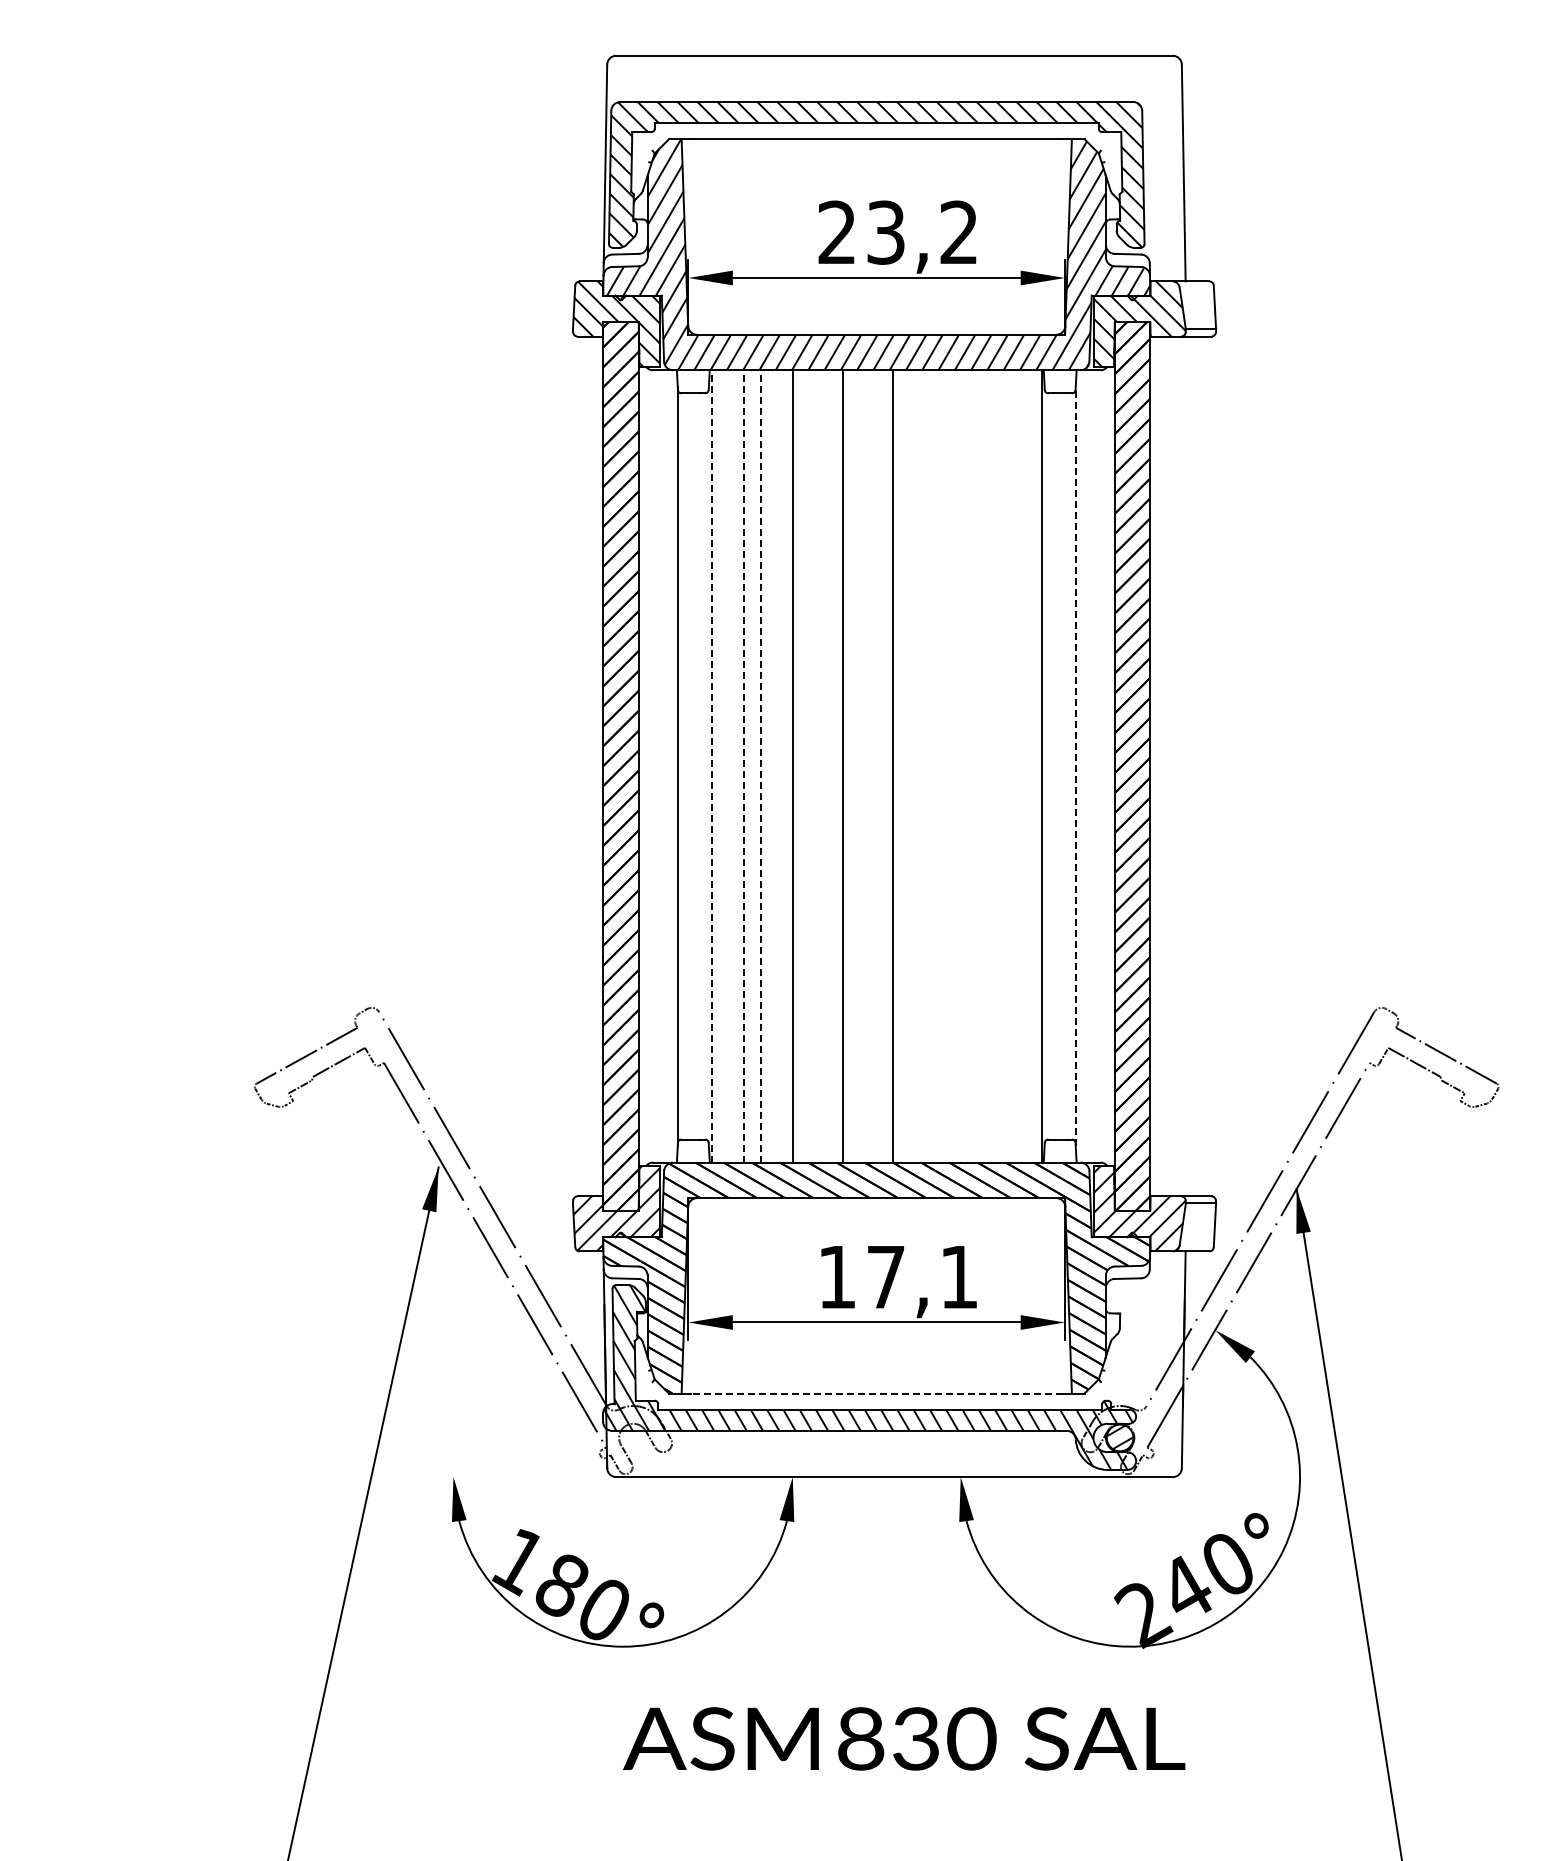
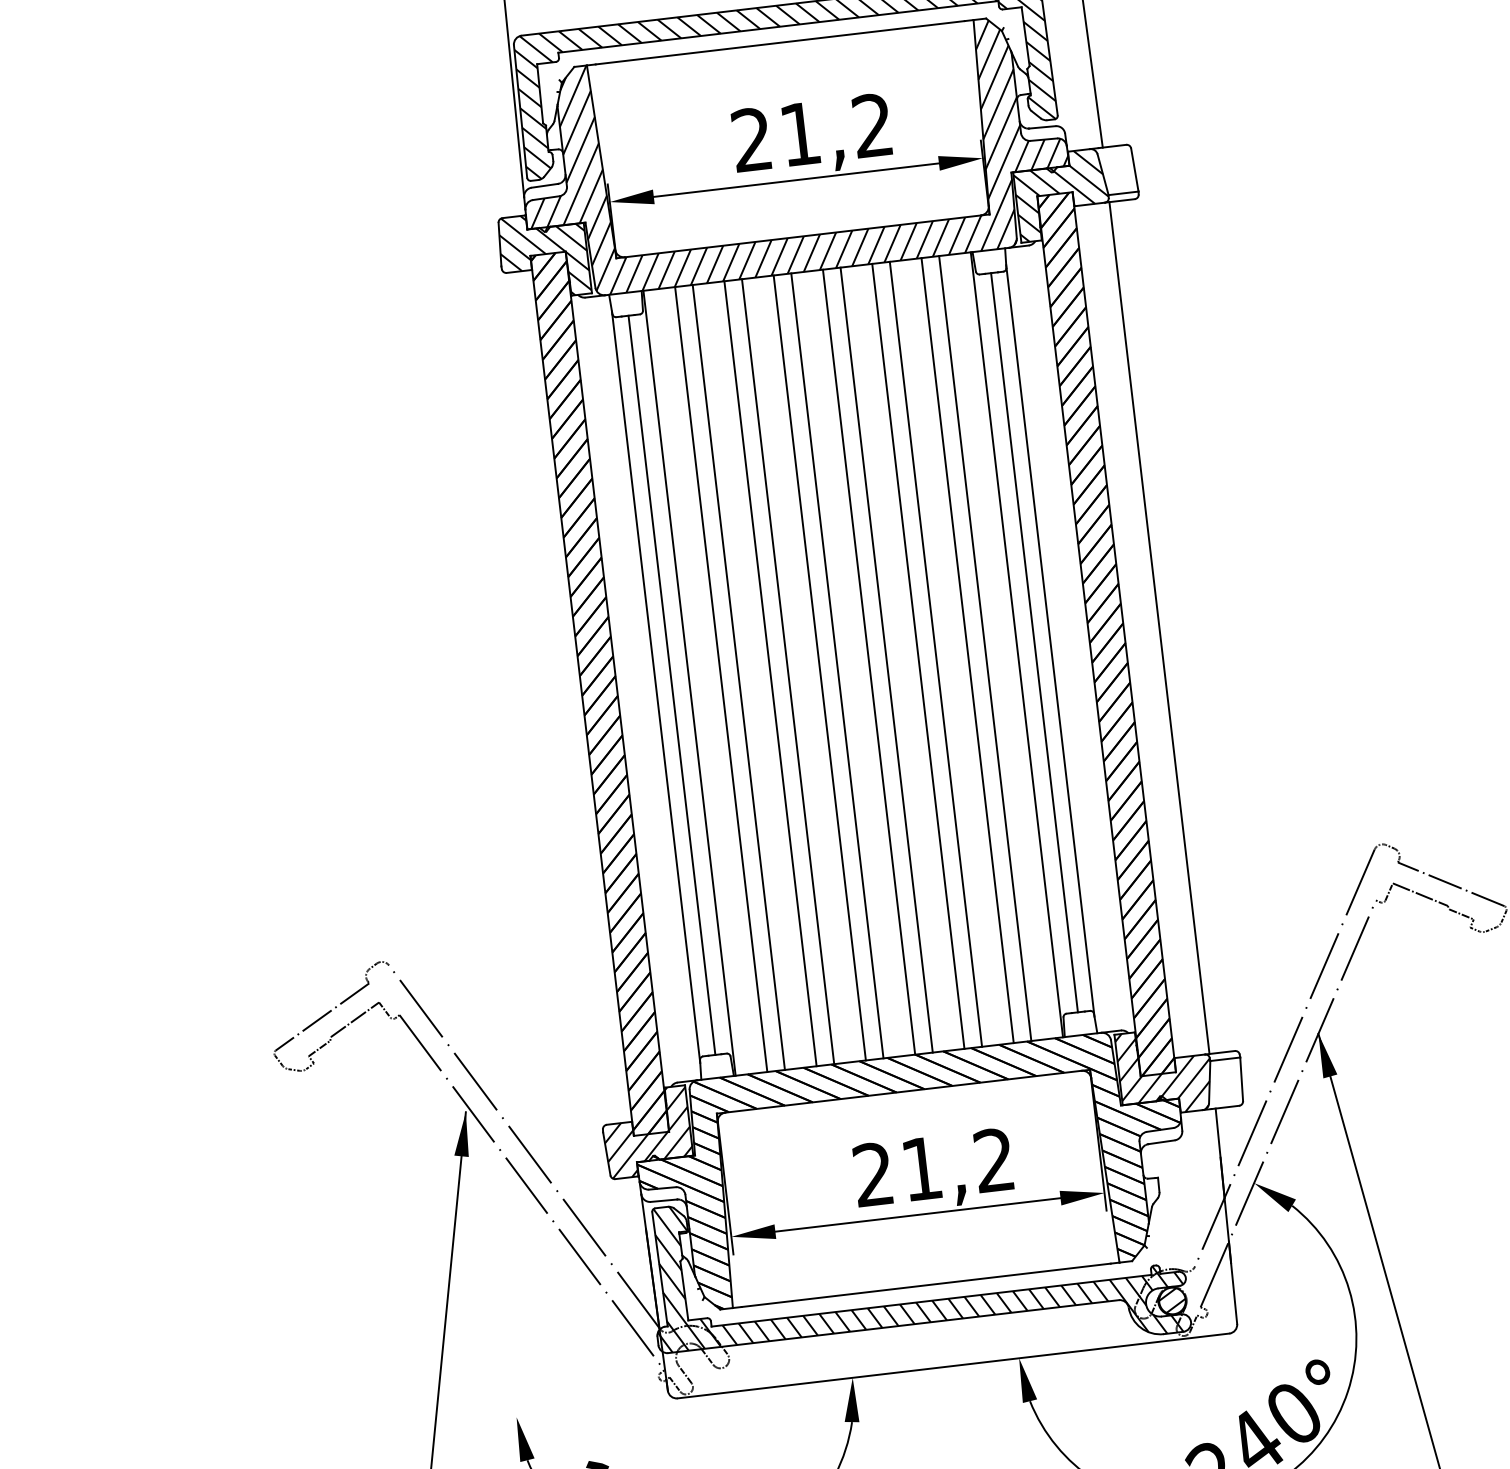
text: (885, 232) -> (799, 134), 23,2 -> 21,2
line: (711, 765) -> (689, 682), dashed -> solid
line: (743, 765) -> (721, 678), dashed -> solid
line: (761, 765) -> (738, 676), dashed -> solid
line: (1075, 765) -> (1050, 639), dashed -> solid
line: (693, 766) -> (671, 685), added
line: (811, 766) -> (788, 671), added
line: (860, 766) -> (837, 665), added
line: (910, 766) -> (886, 660), added
line: (942, 766) -> (918, 656), added
line: (960, 766) -> (936, 654), added
line: (992, 766) -> (967, 650), added
line: (1010, 766) -> (985, 648), added
line: (1059, 766) -> (1034, 642), added
line: (1185, 766) -> (1159, 628), added
text: (897, 1276) -> (933, 1166), 17,1 -> 21,2
line: (876, 1393) -> (925, 1285), dashed -> solid

